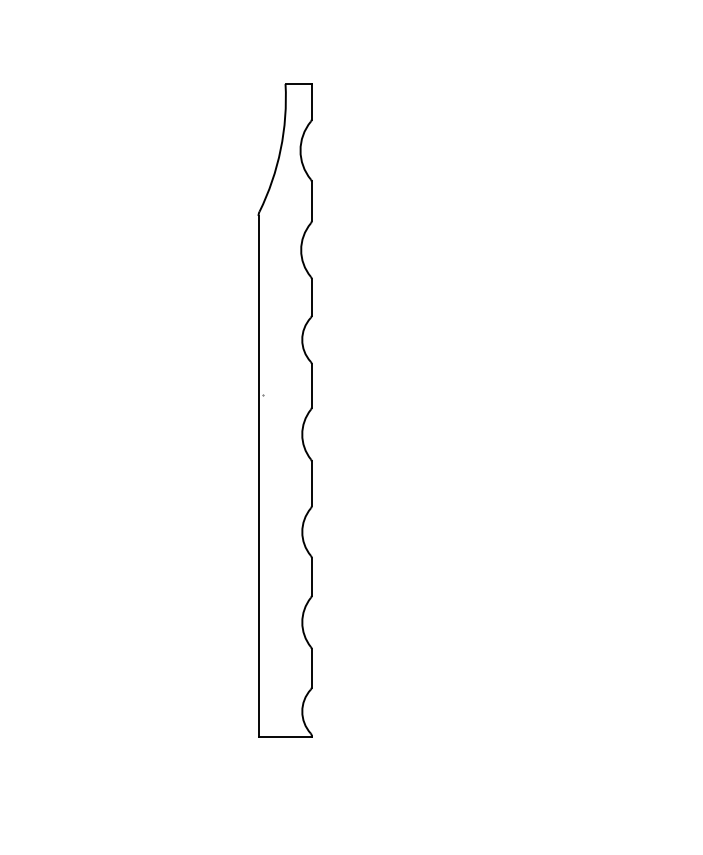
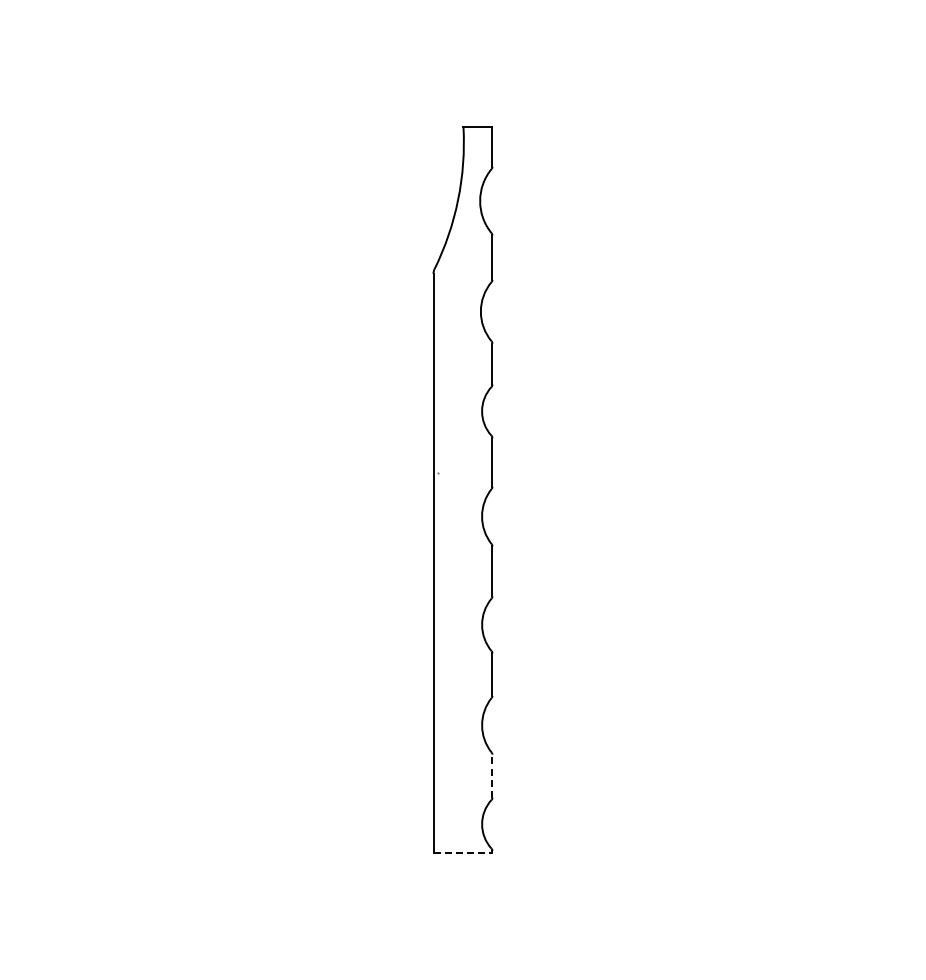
line: (311, 668) -> (492, 776), solid -> dashed
line: (285, 736) -> (463, 852), solid -> dashed

